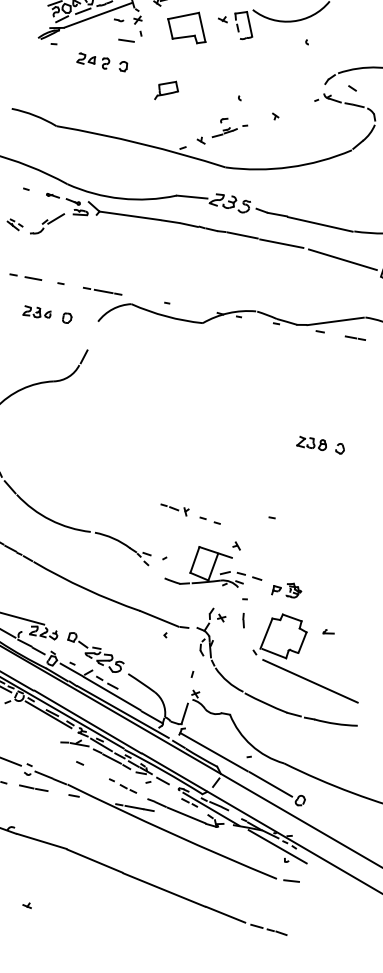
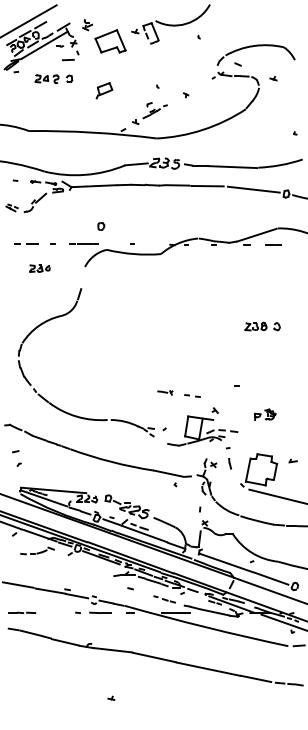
part: (67, 318) -> (101, 226), moved
part: (174, 509) -> (165, 392), size x0.7
part: (287, 589) -> (265, 414), moved

